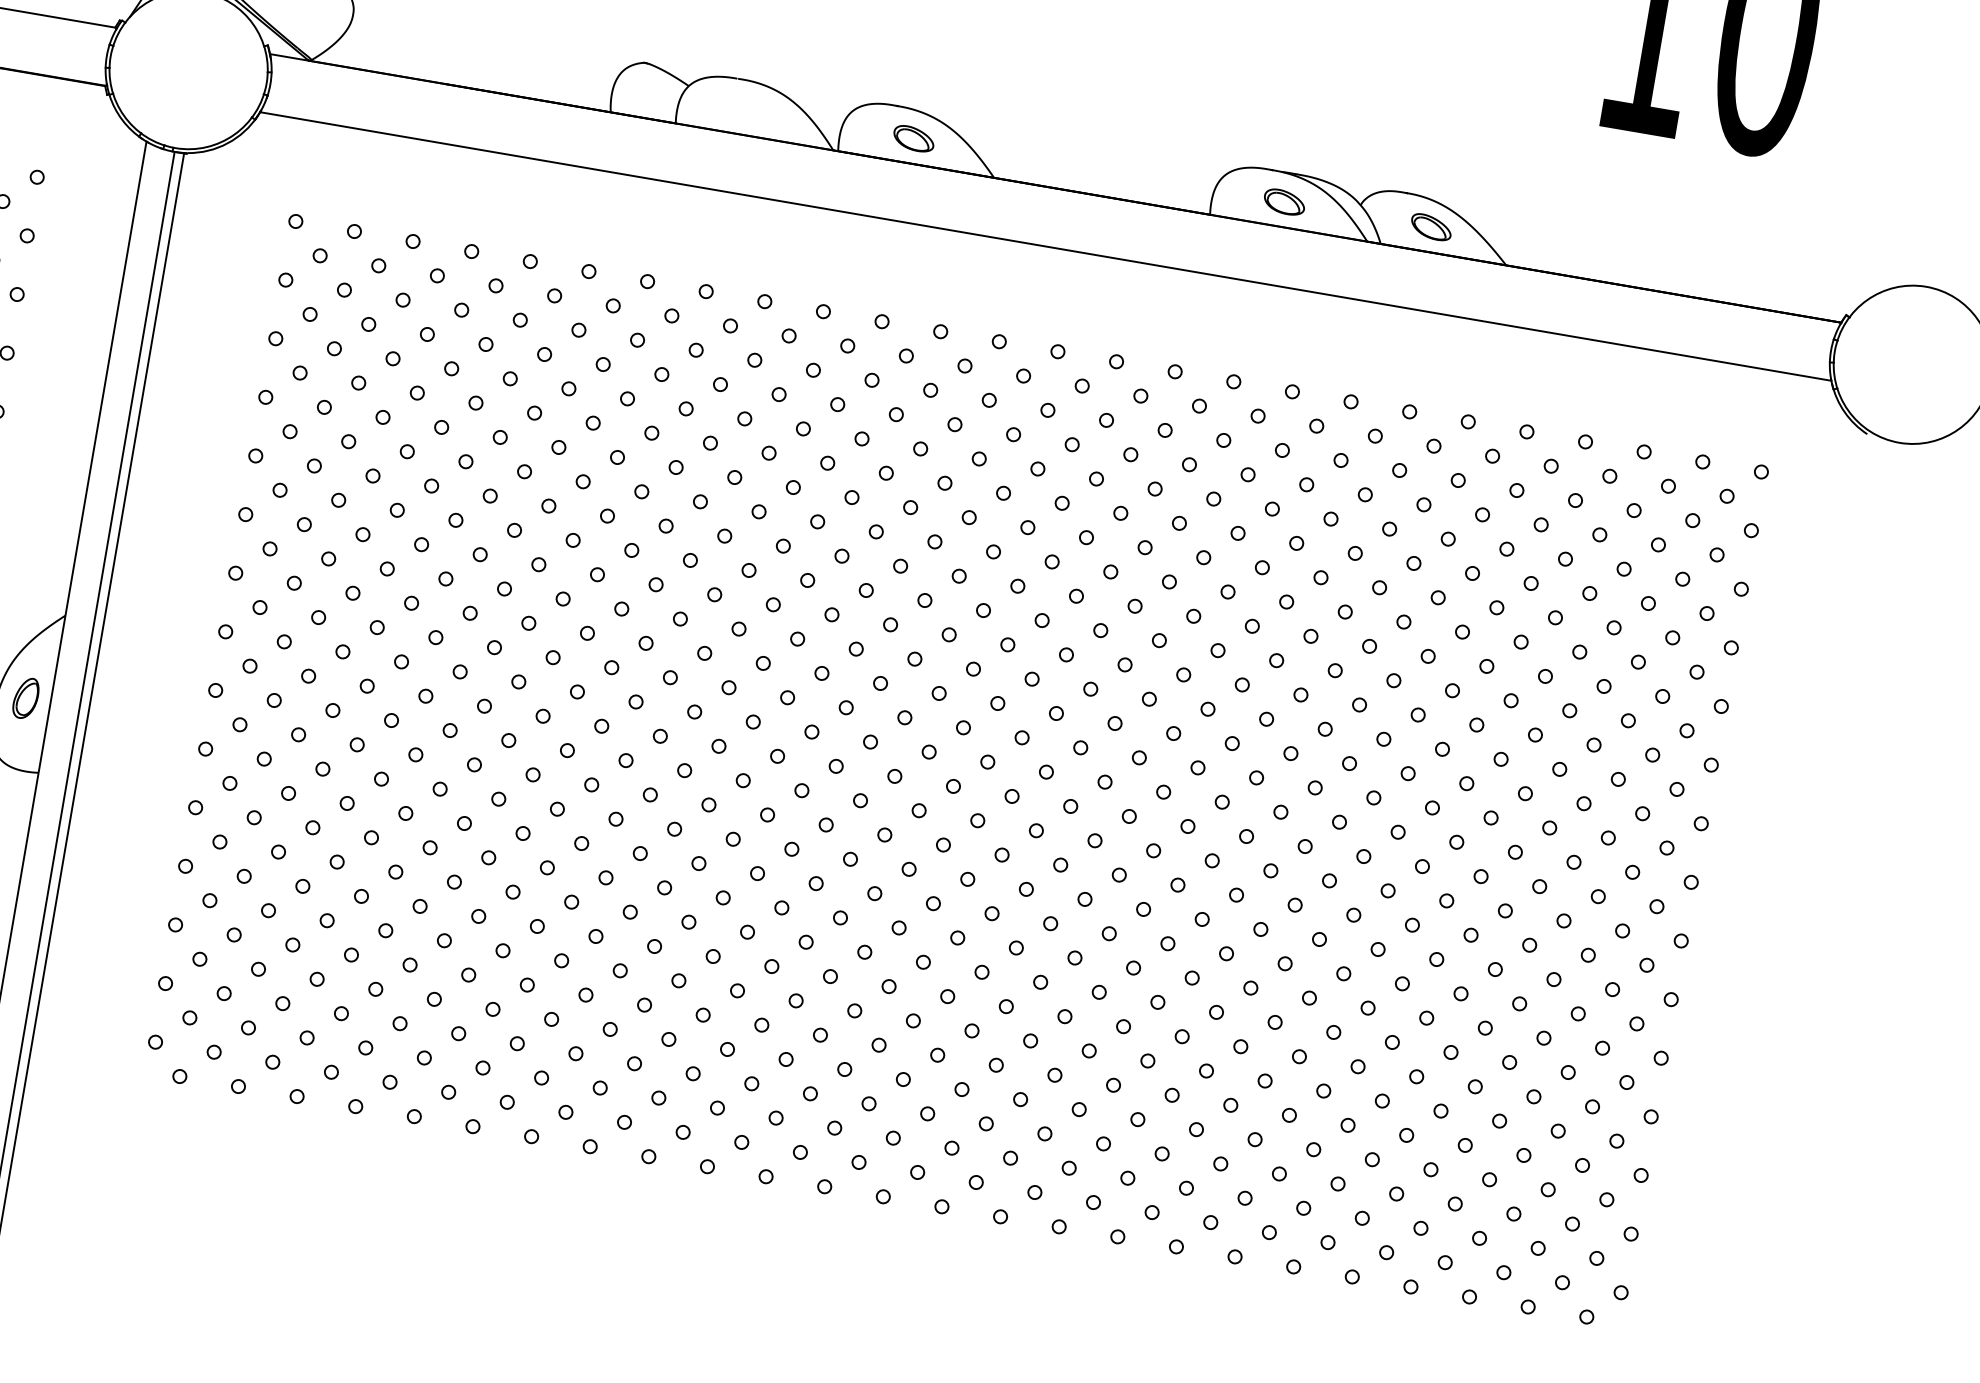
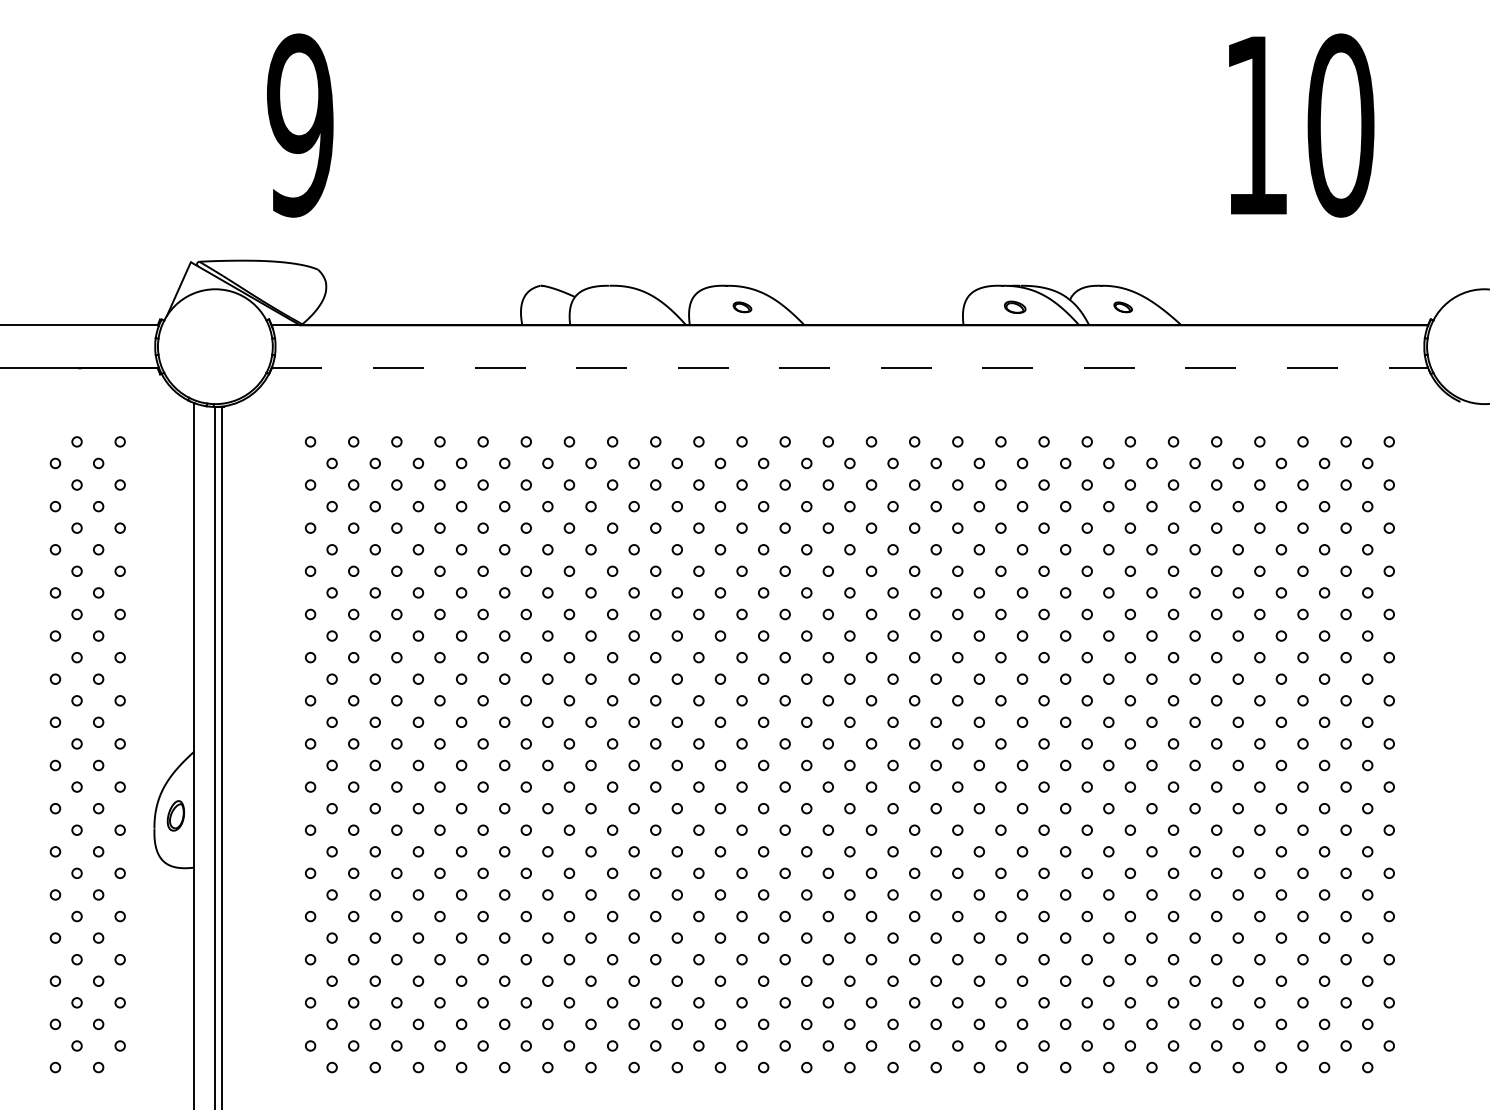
part: (913, 139) -> (742, 307), size x0.6
part: (1283, 202) -> (1014, 307), size x0.7
part: (1430, 227) -> (1122, 307), size x0.6
line: (1046, 247) -> (850, 368), solid -> dashed

